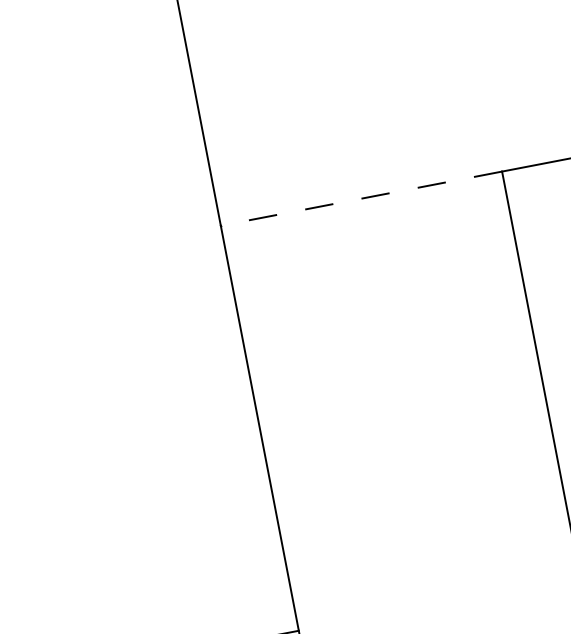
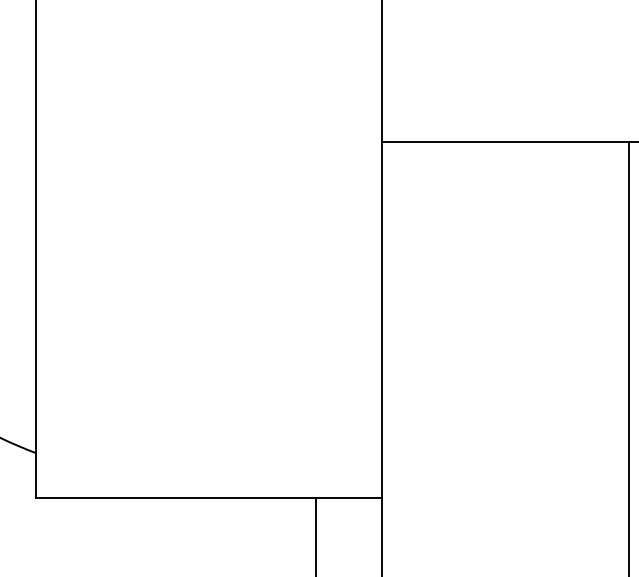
line: (360, 199) -> (504, 142), dashed -> solid

